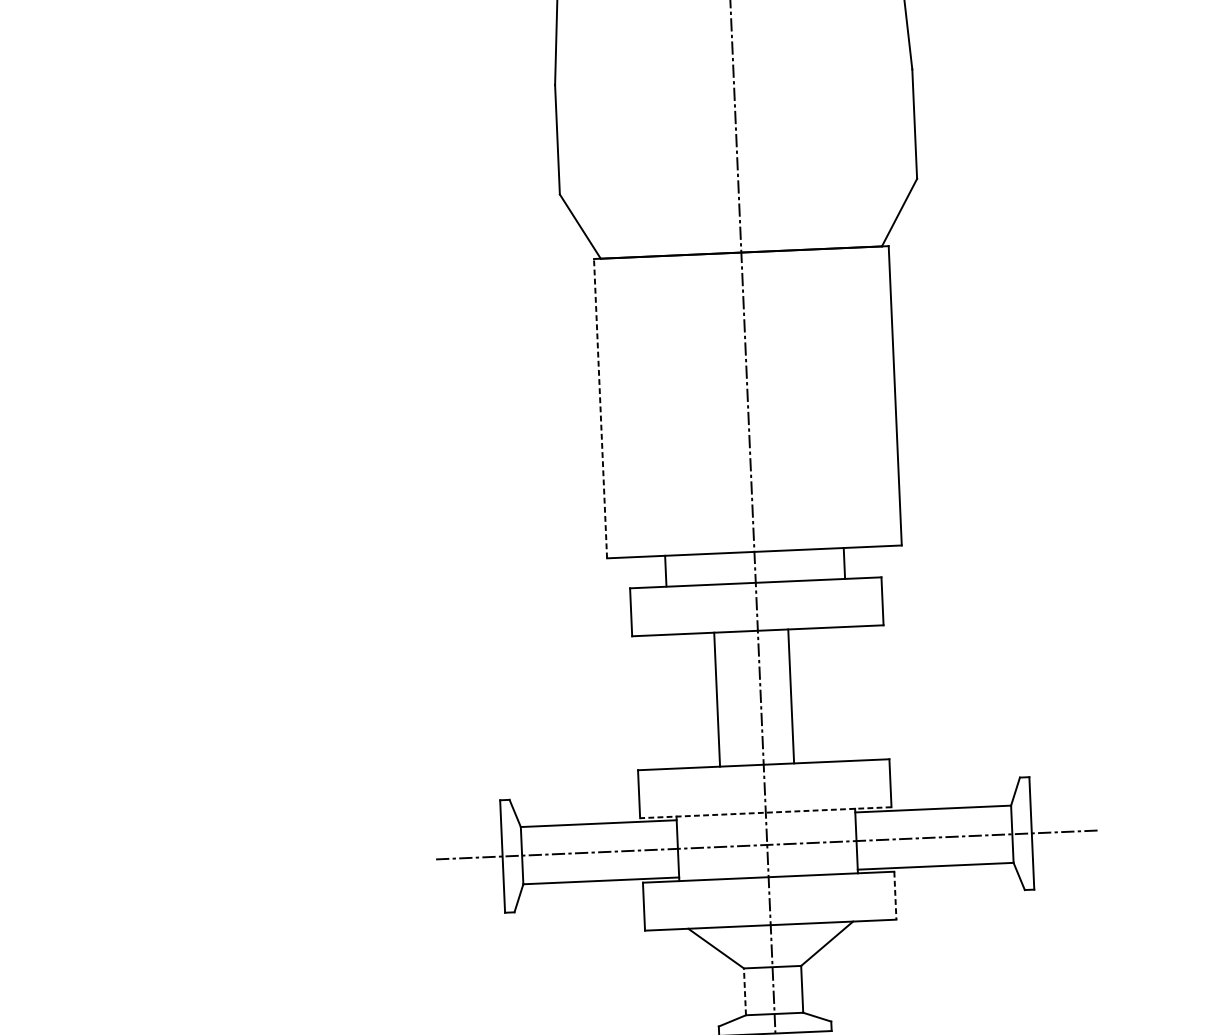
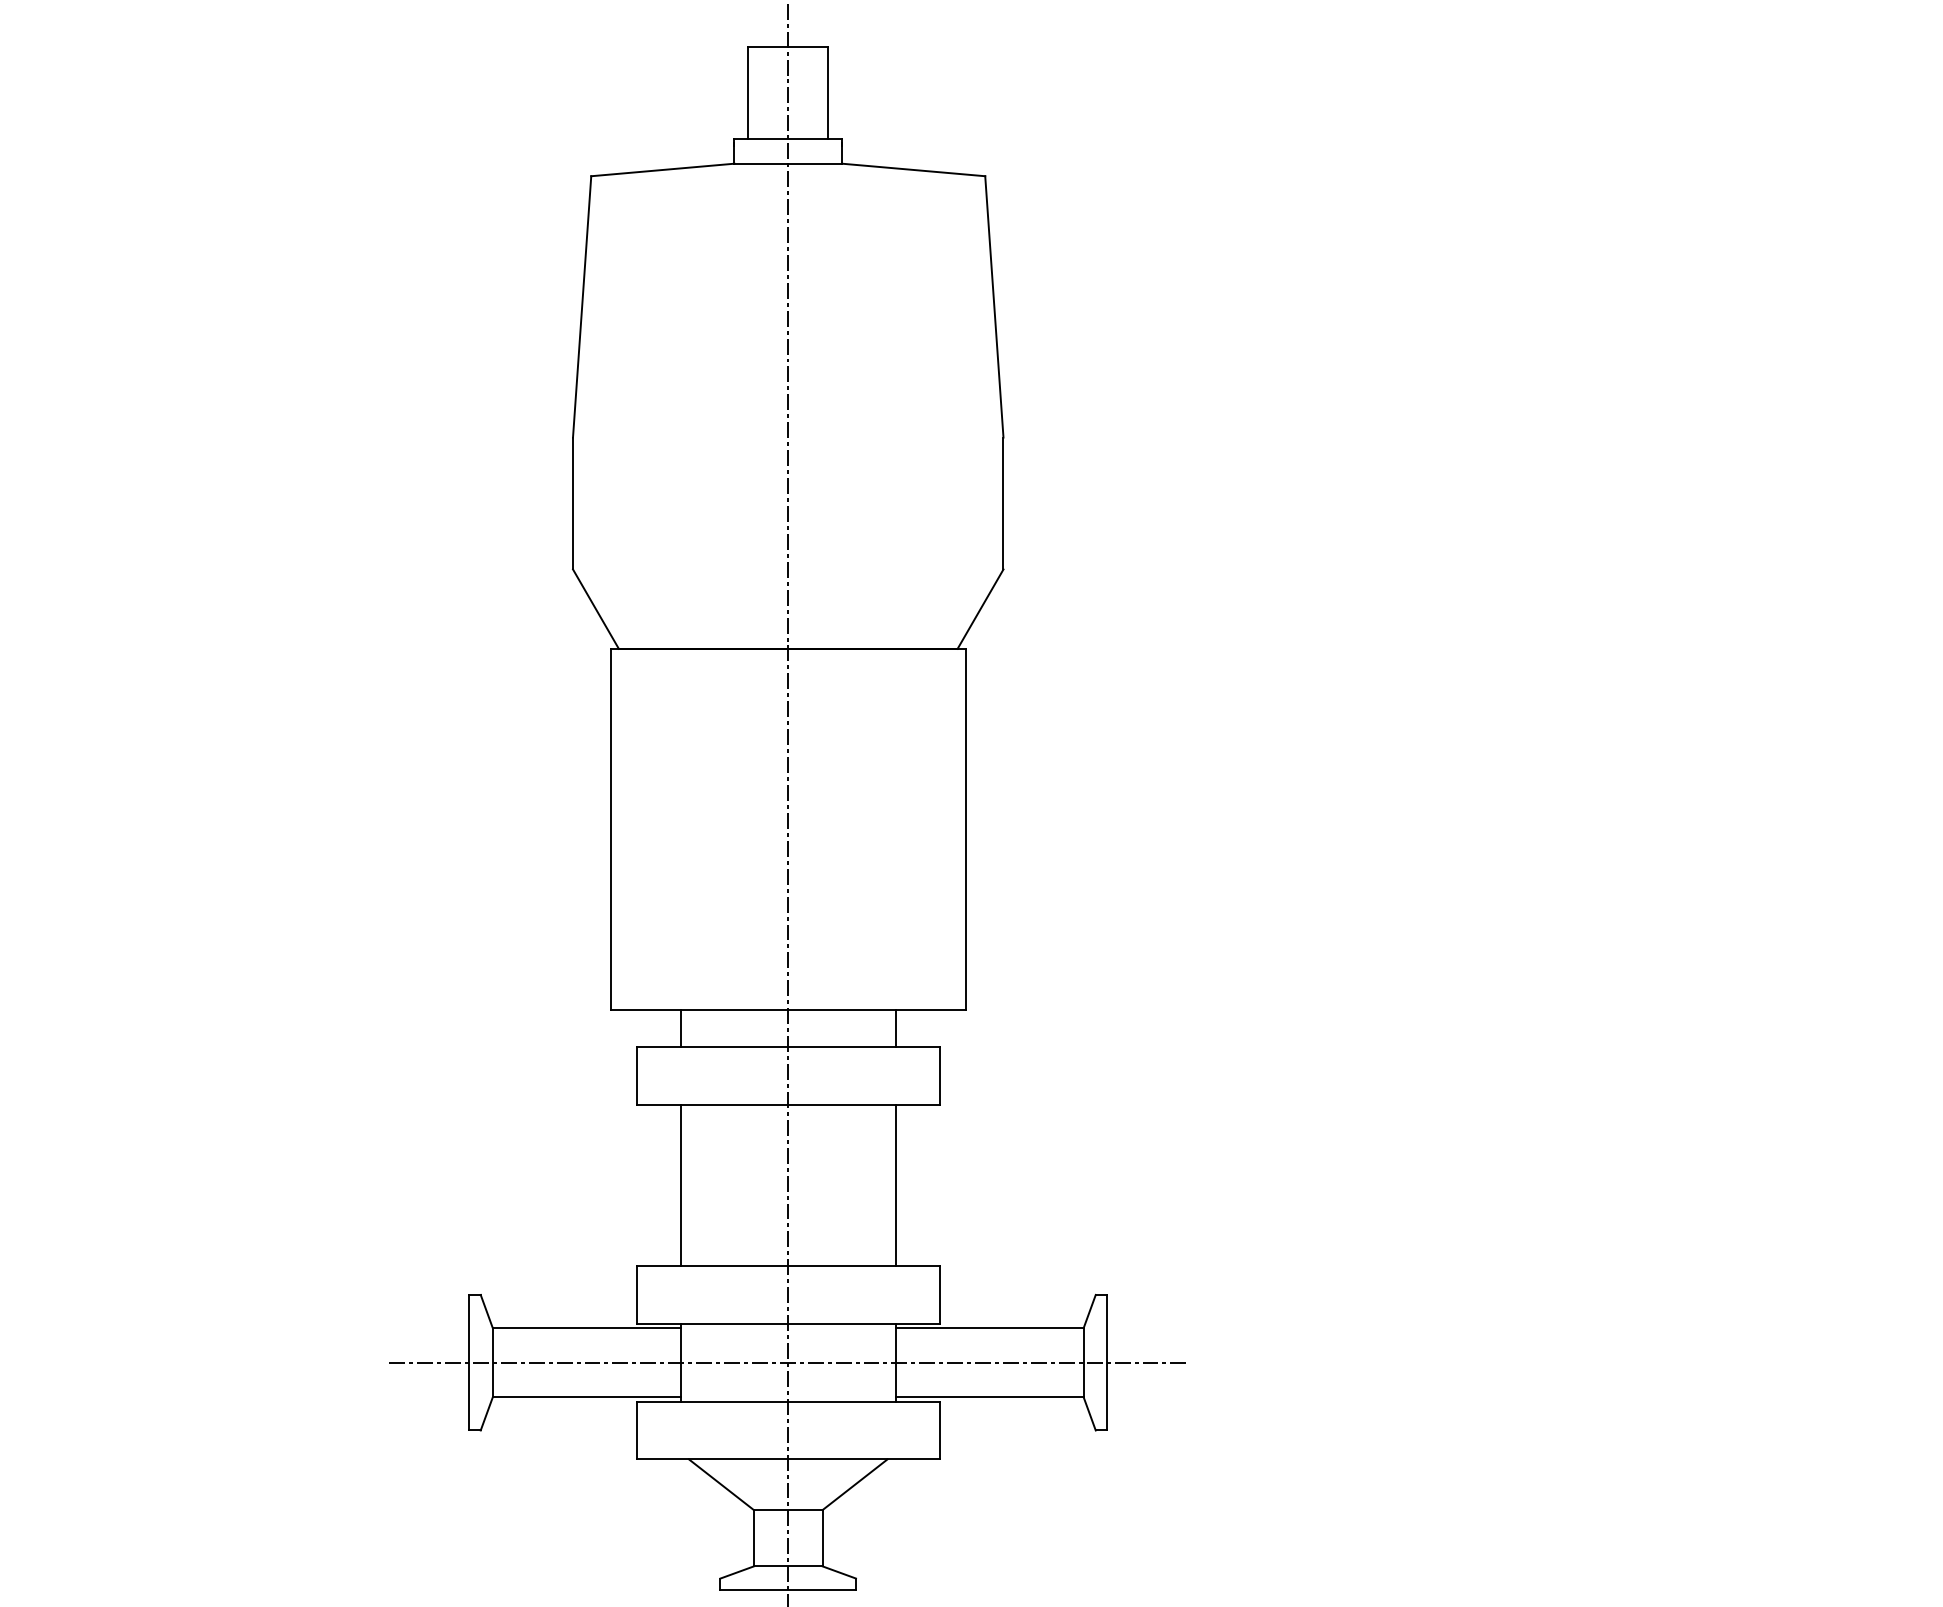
line: (600, 408) -> (610, 828), dashed -> solid
line: (790, 696) -> (895, 1185), moved
line: (717, 699) -> (680, 1185), moved
line: (765, 812) -> (787, 1323), dashed -> solid
line: (895, 895) -> (939, 1430), dashed -> solid
line: (744, 991) -> (753, 1537), dashed -> solid

